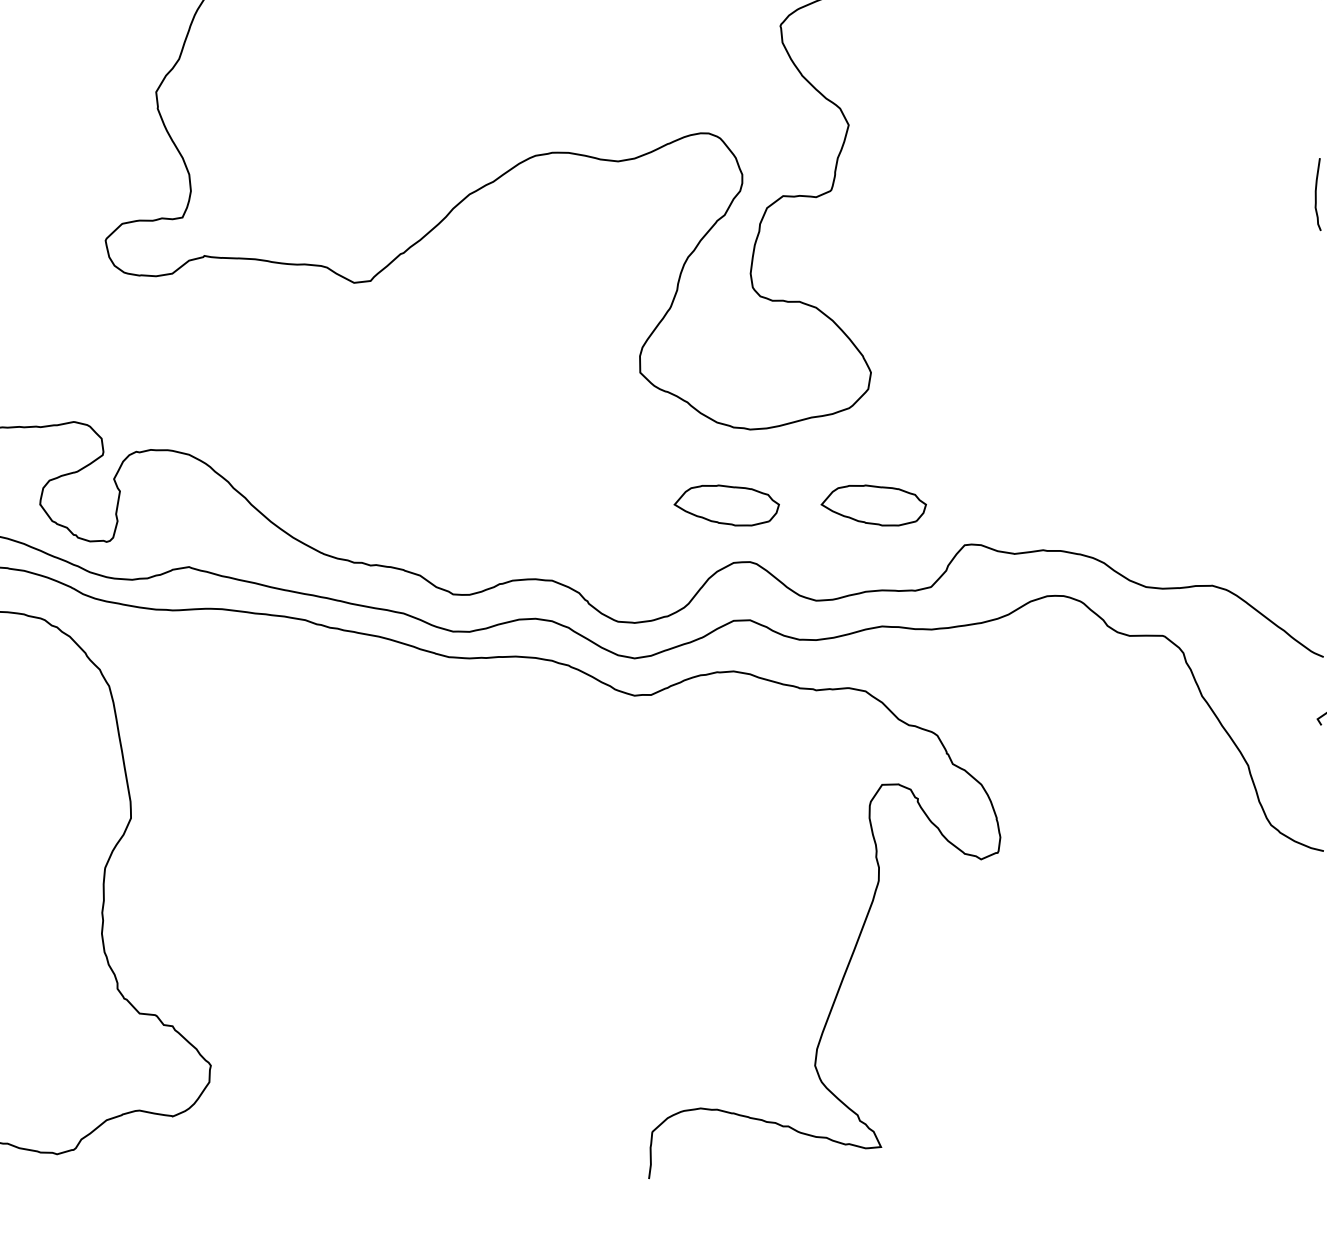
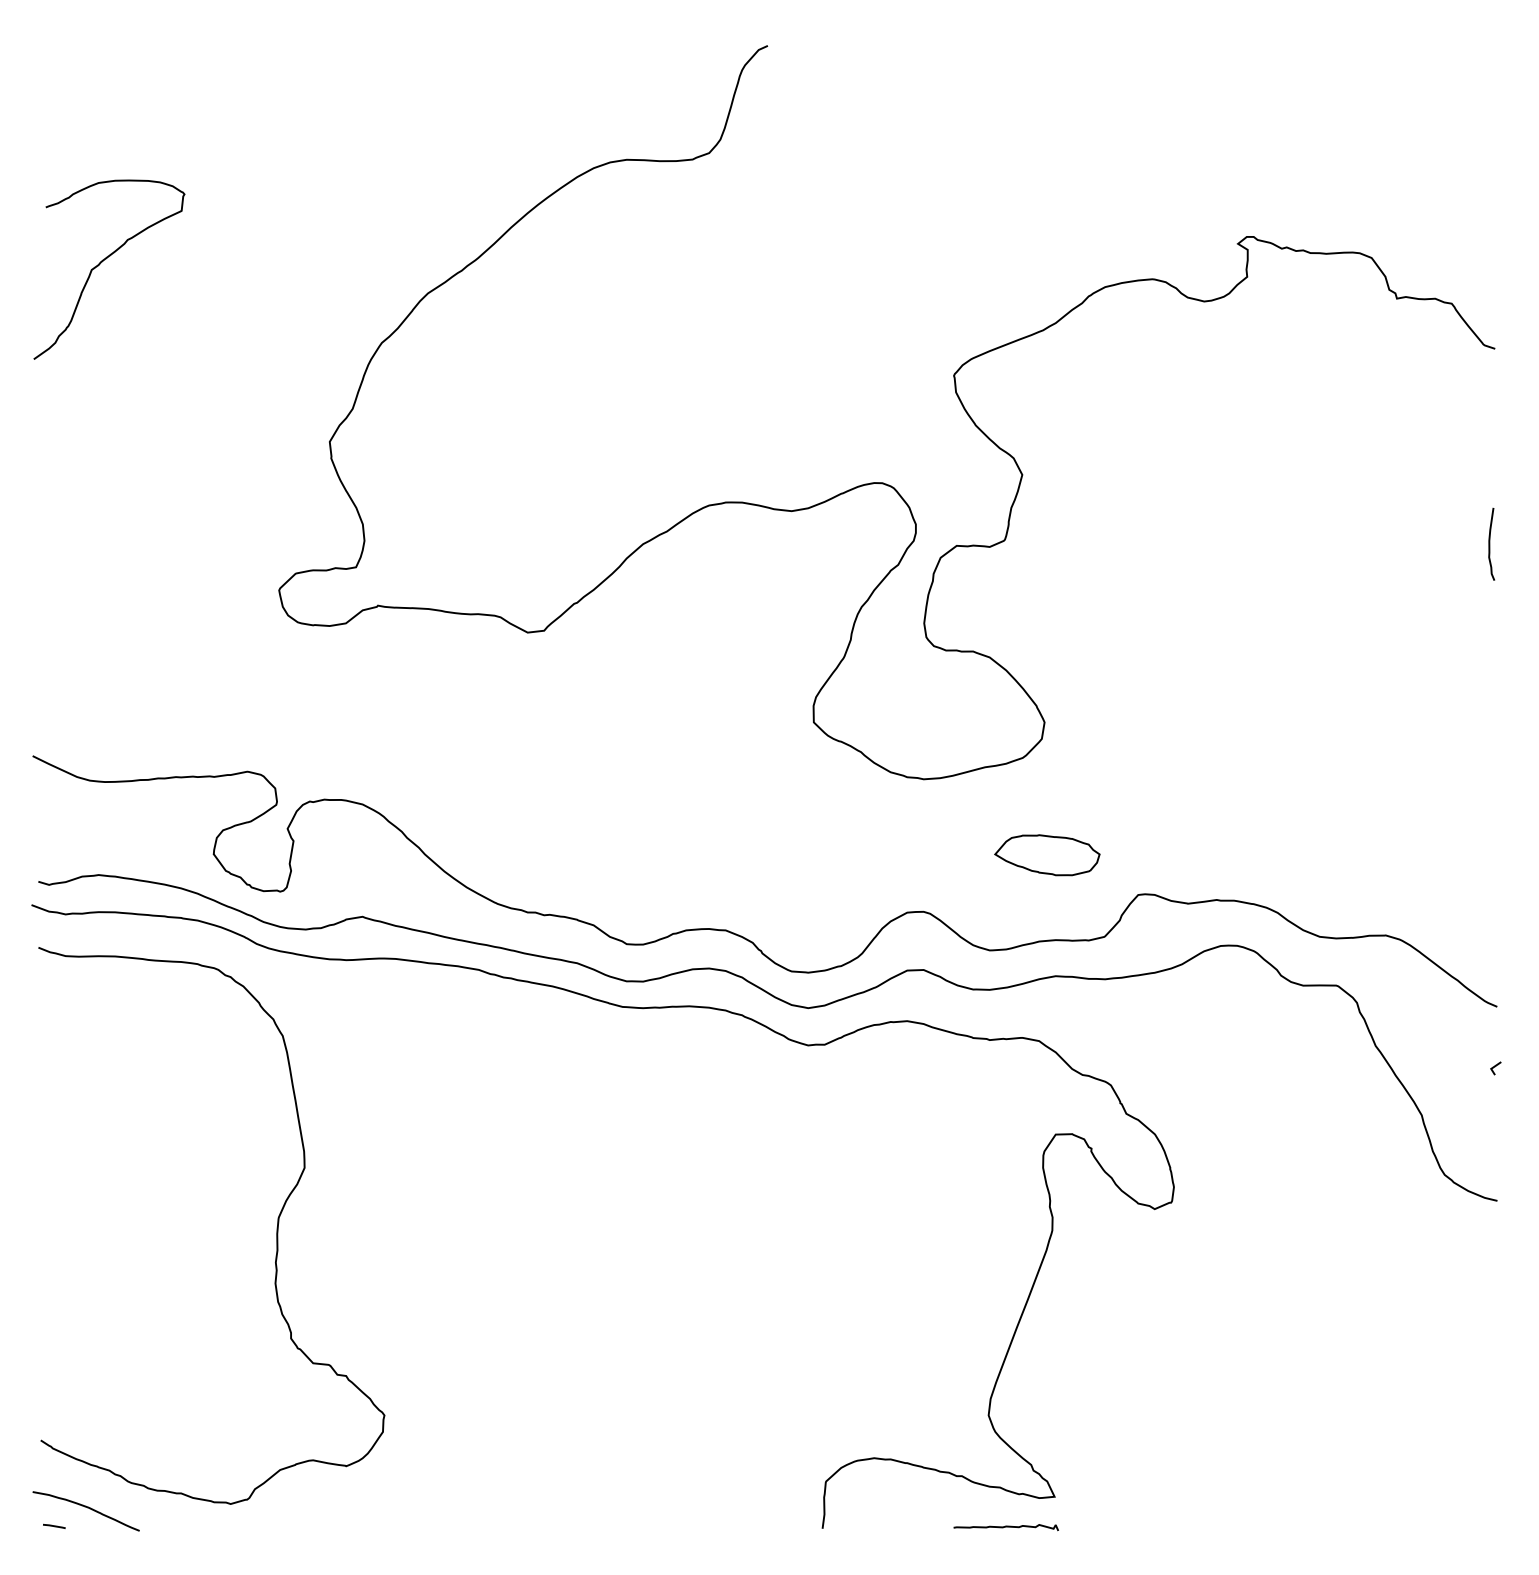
part: (726, 505) -> (900, 855), removed
curve: (831, 1177) -> (1005, 1527), added

